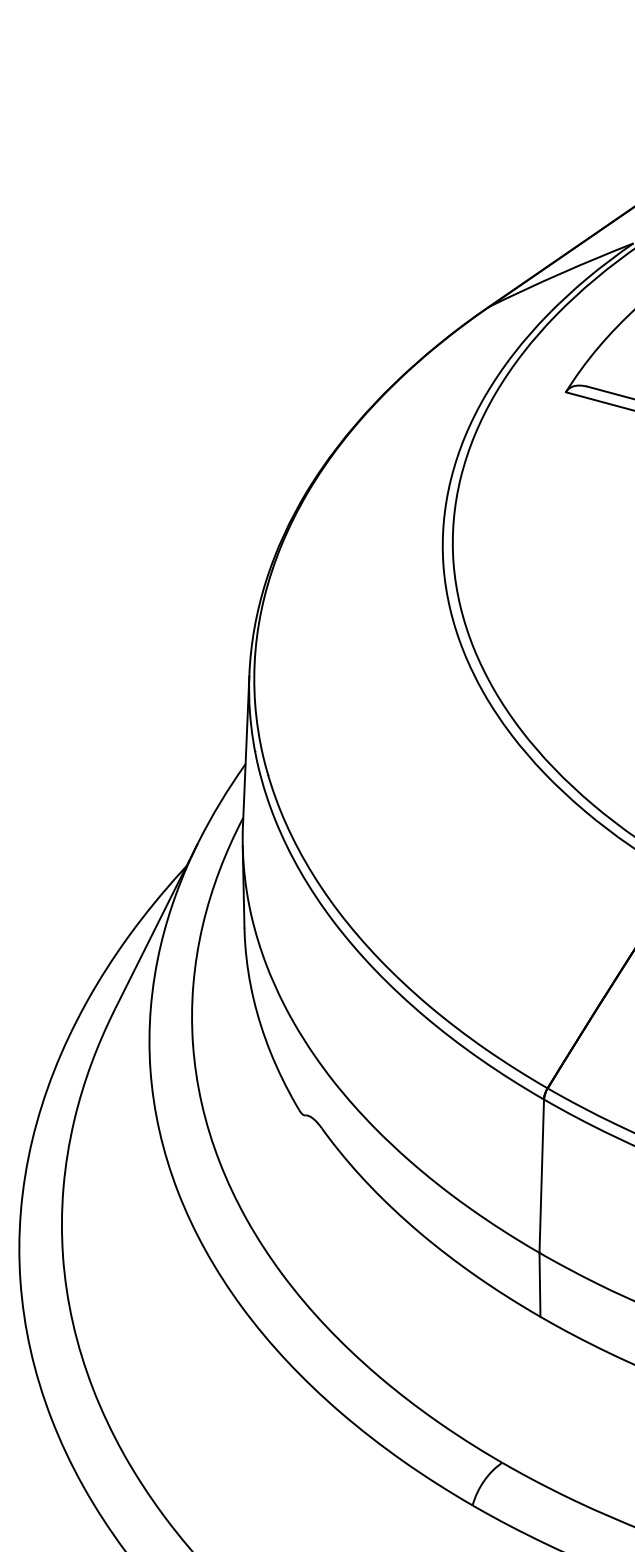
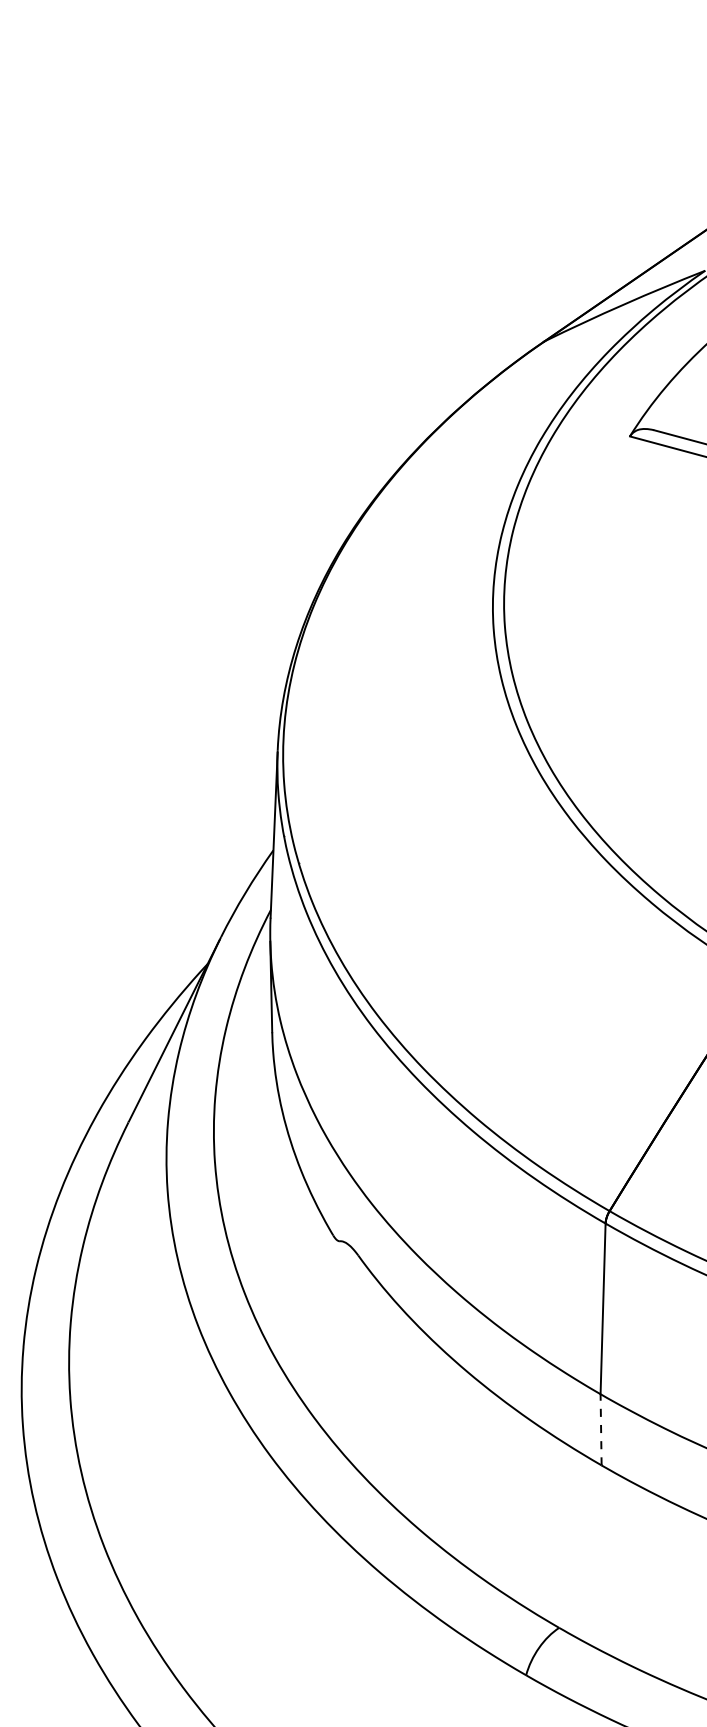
line: (539, 1284) -> (600, 1429), solid -> dashed

